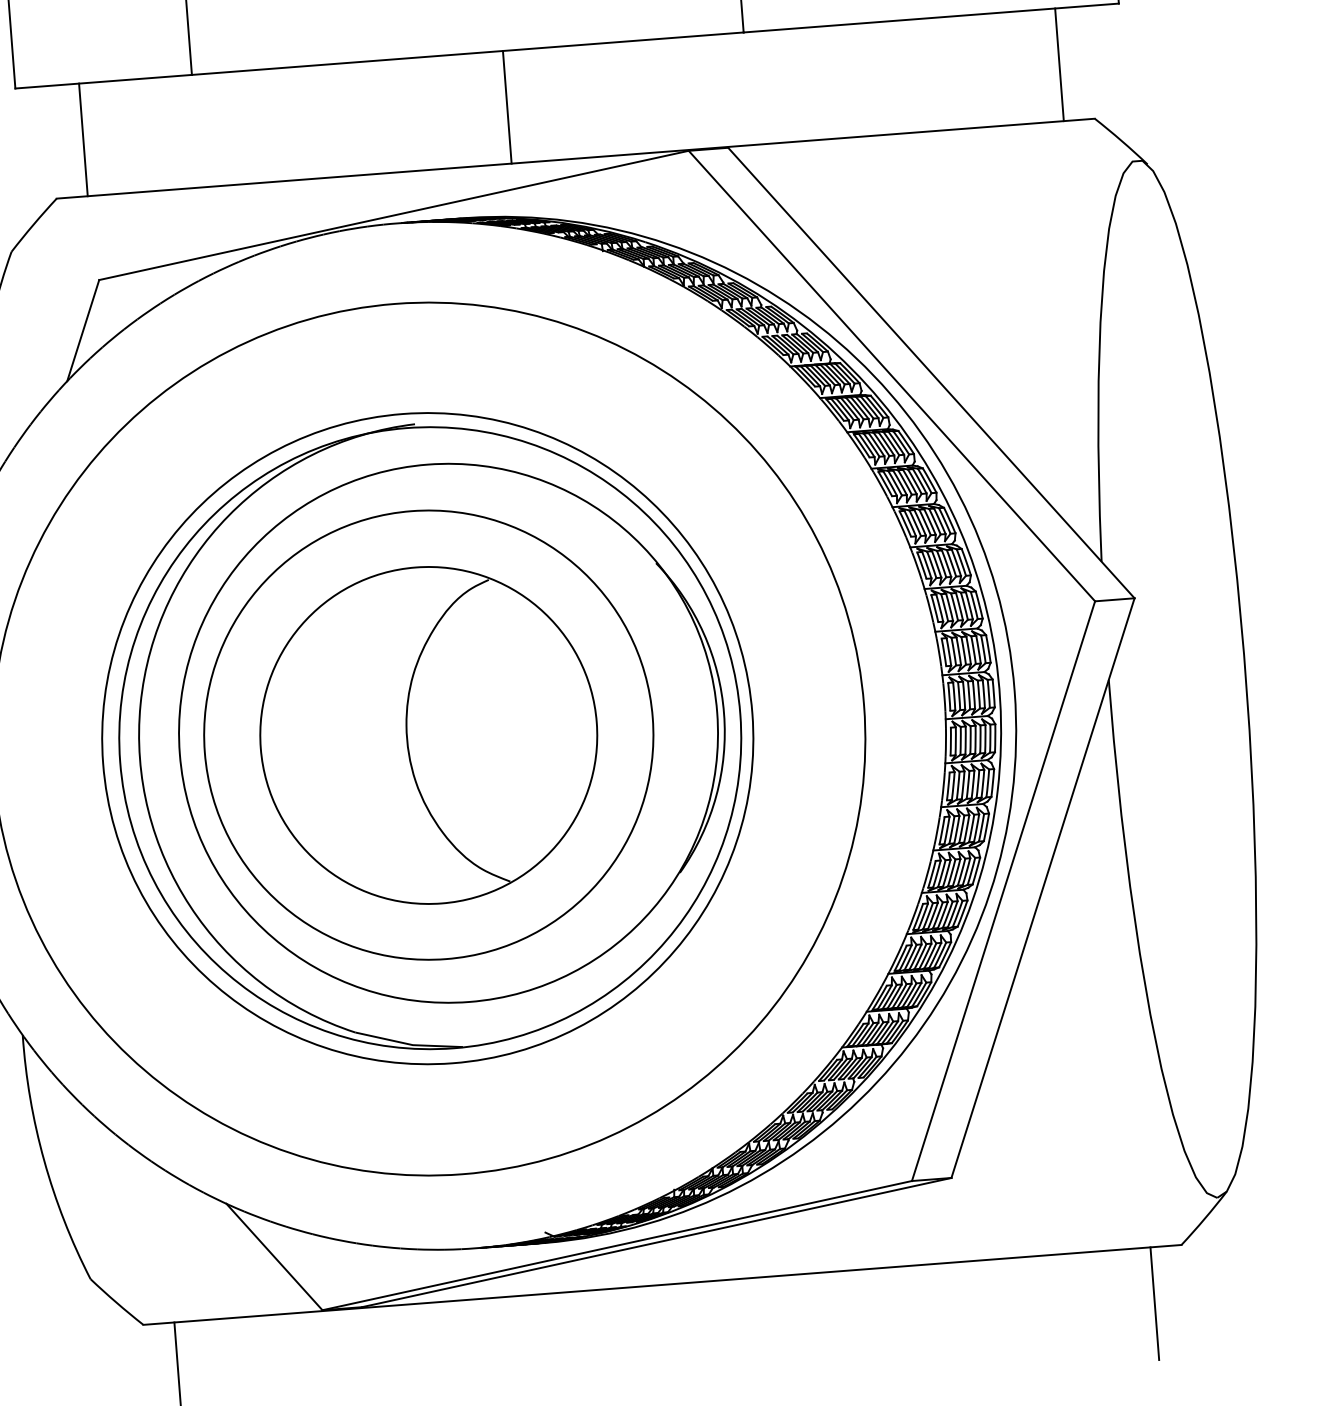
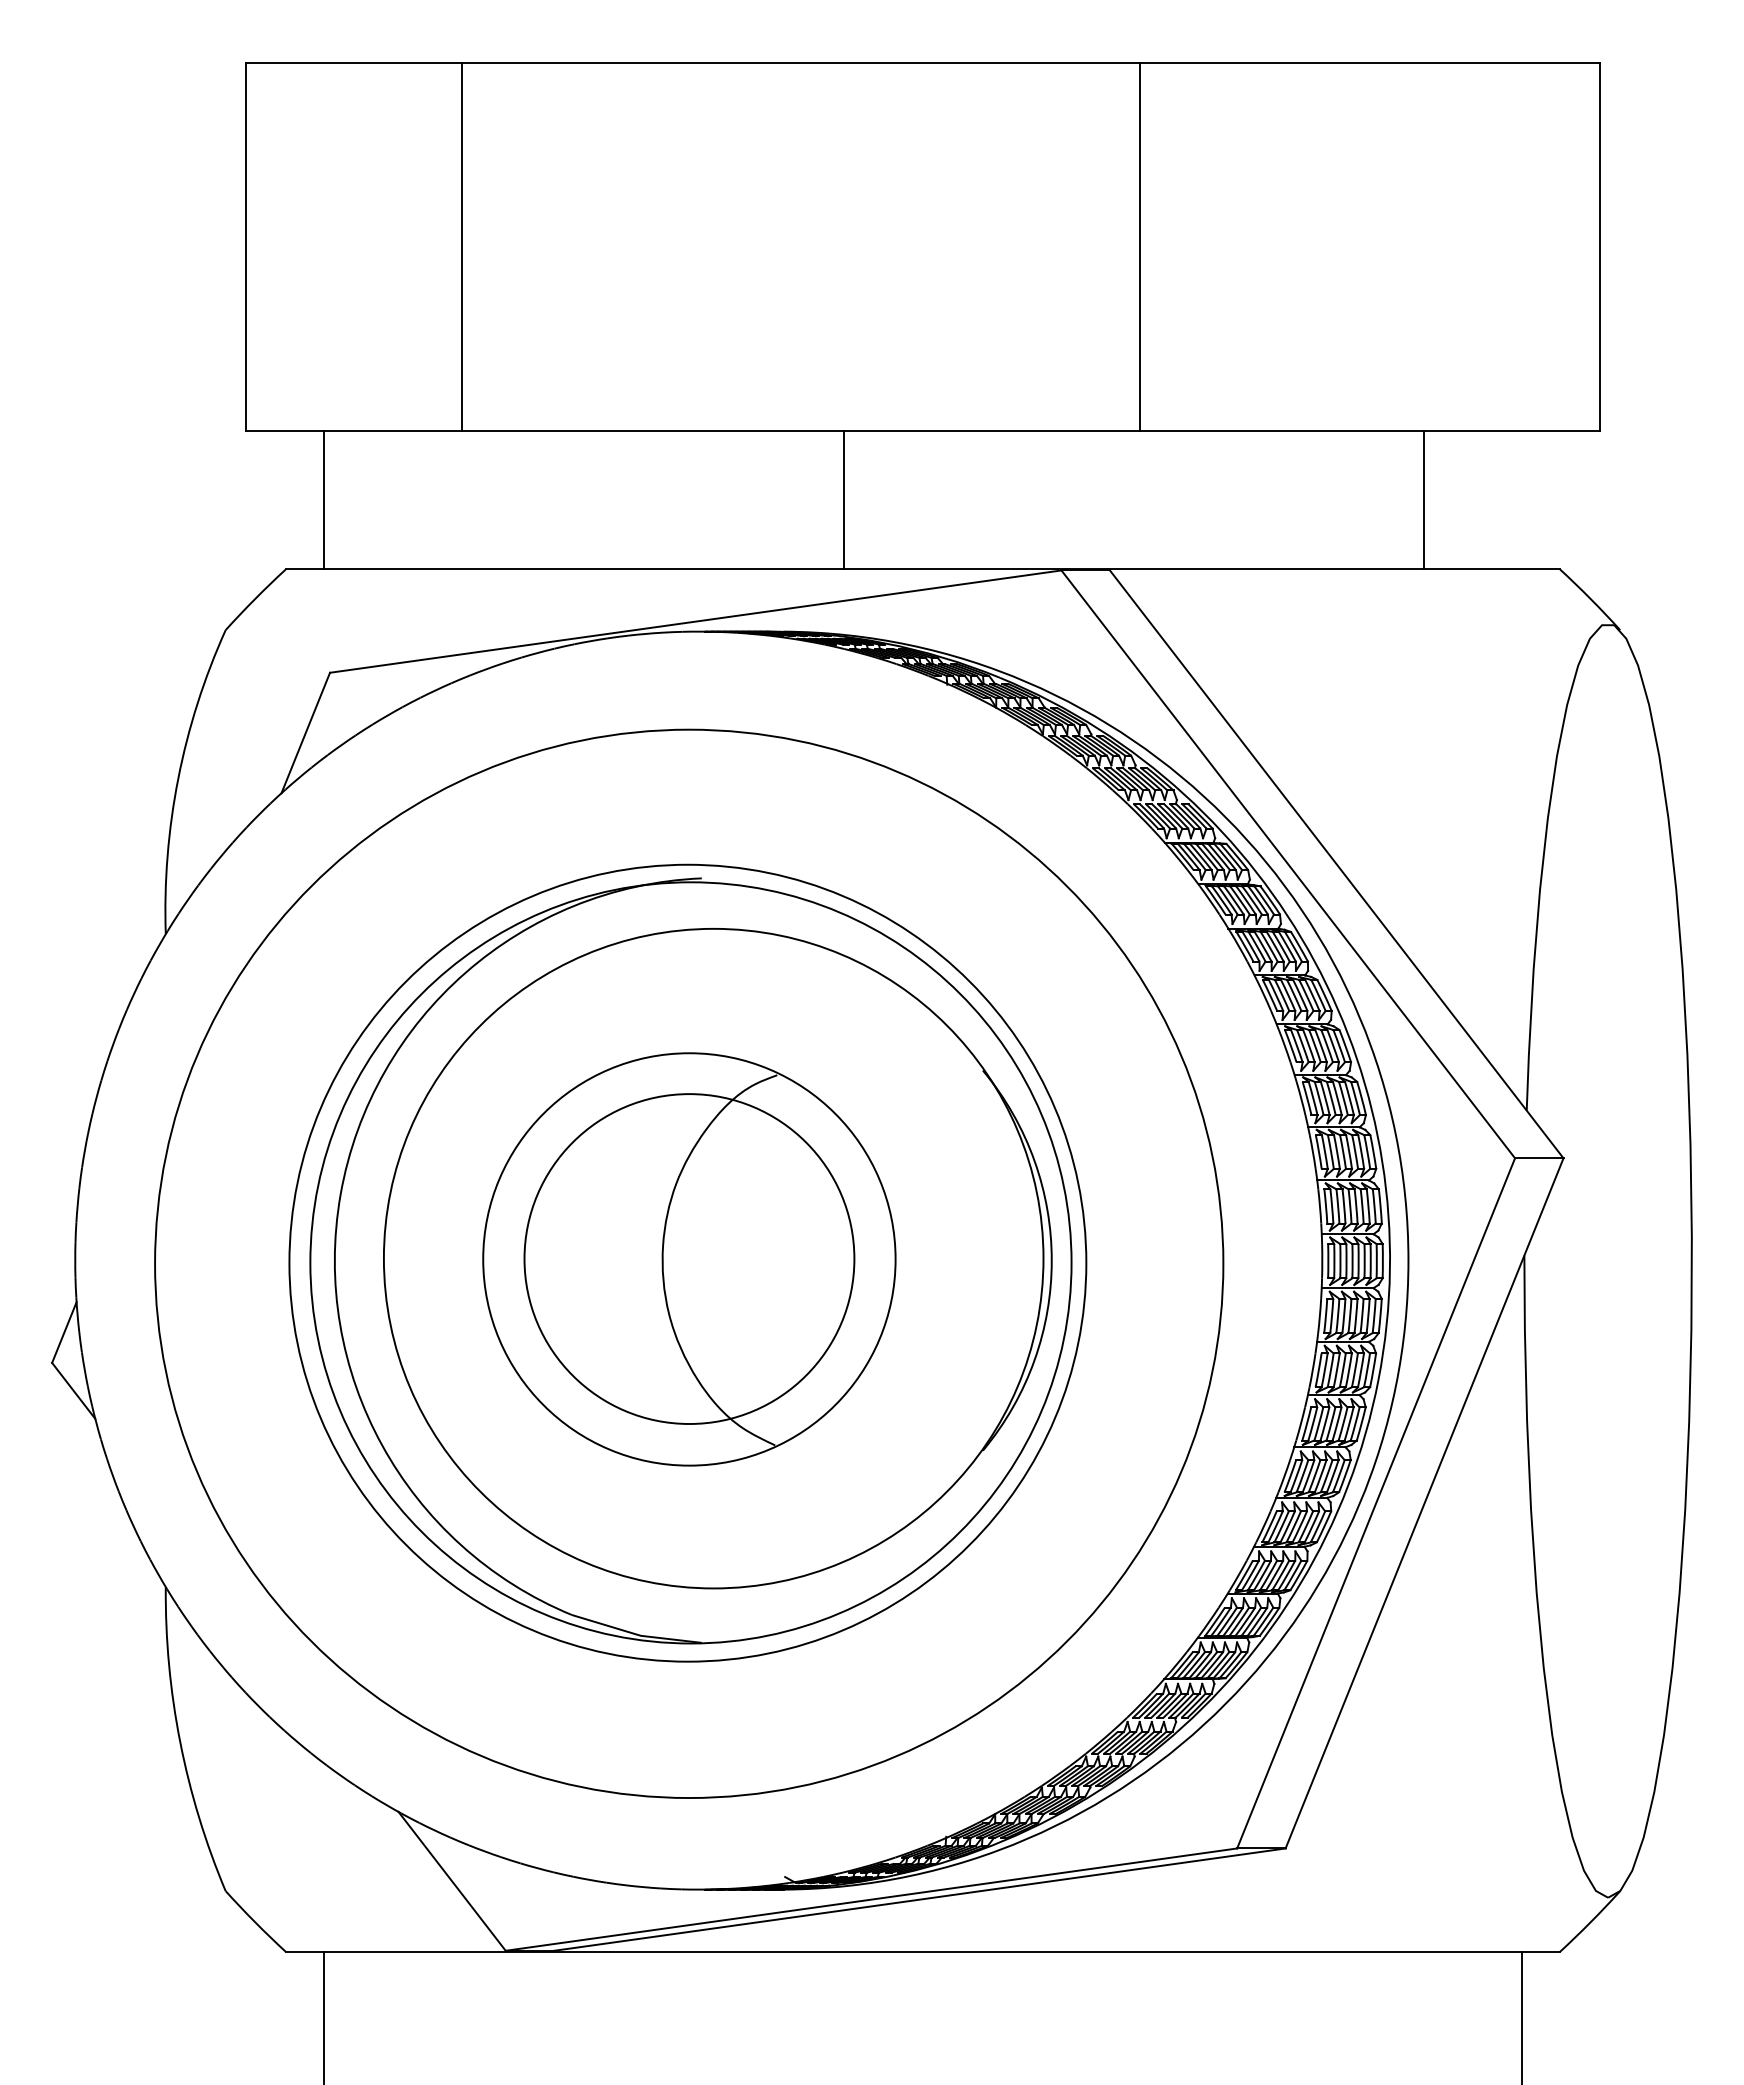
line: (1059, 65) -> (1423, 500), moved
circle: (428, 734) -> (689, 1258), size x0.6

